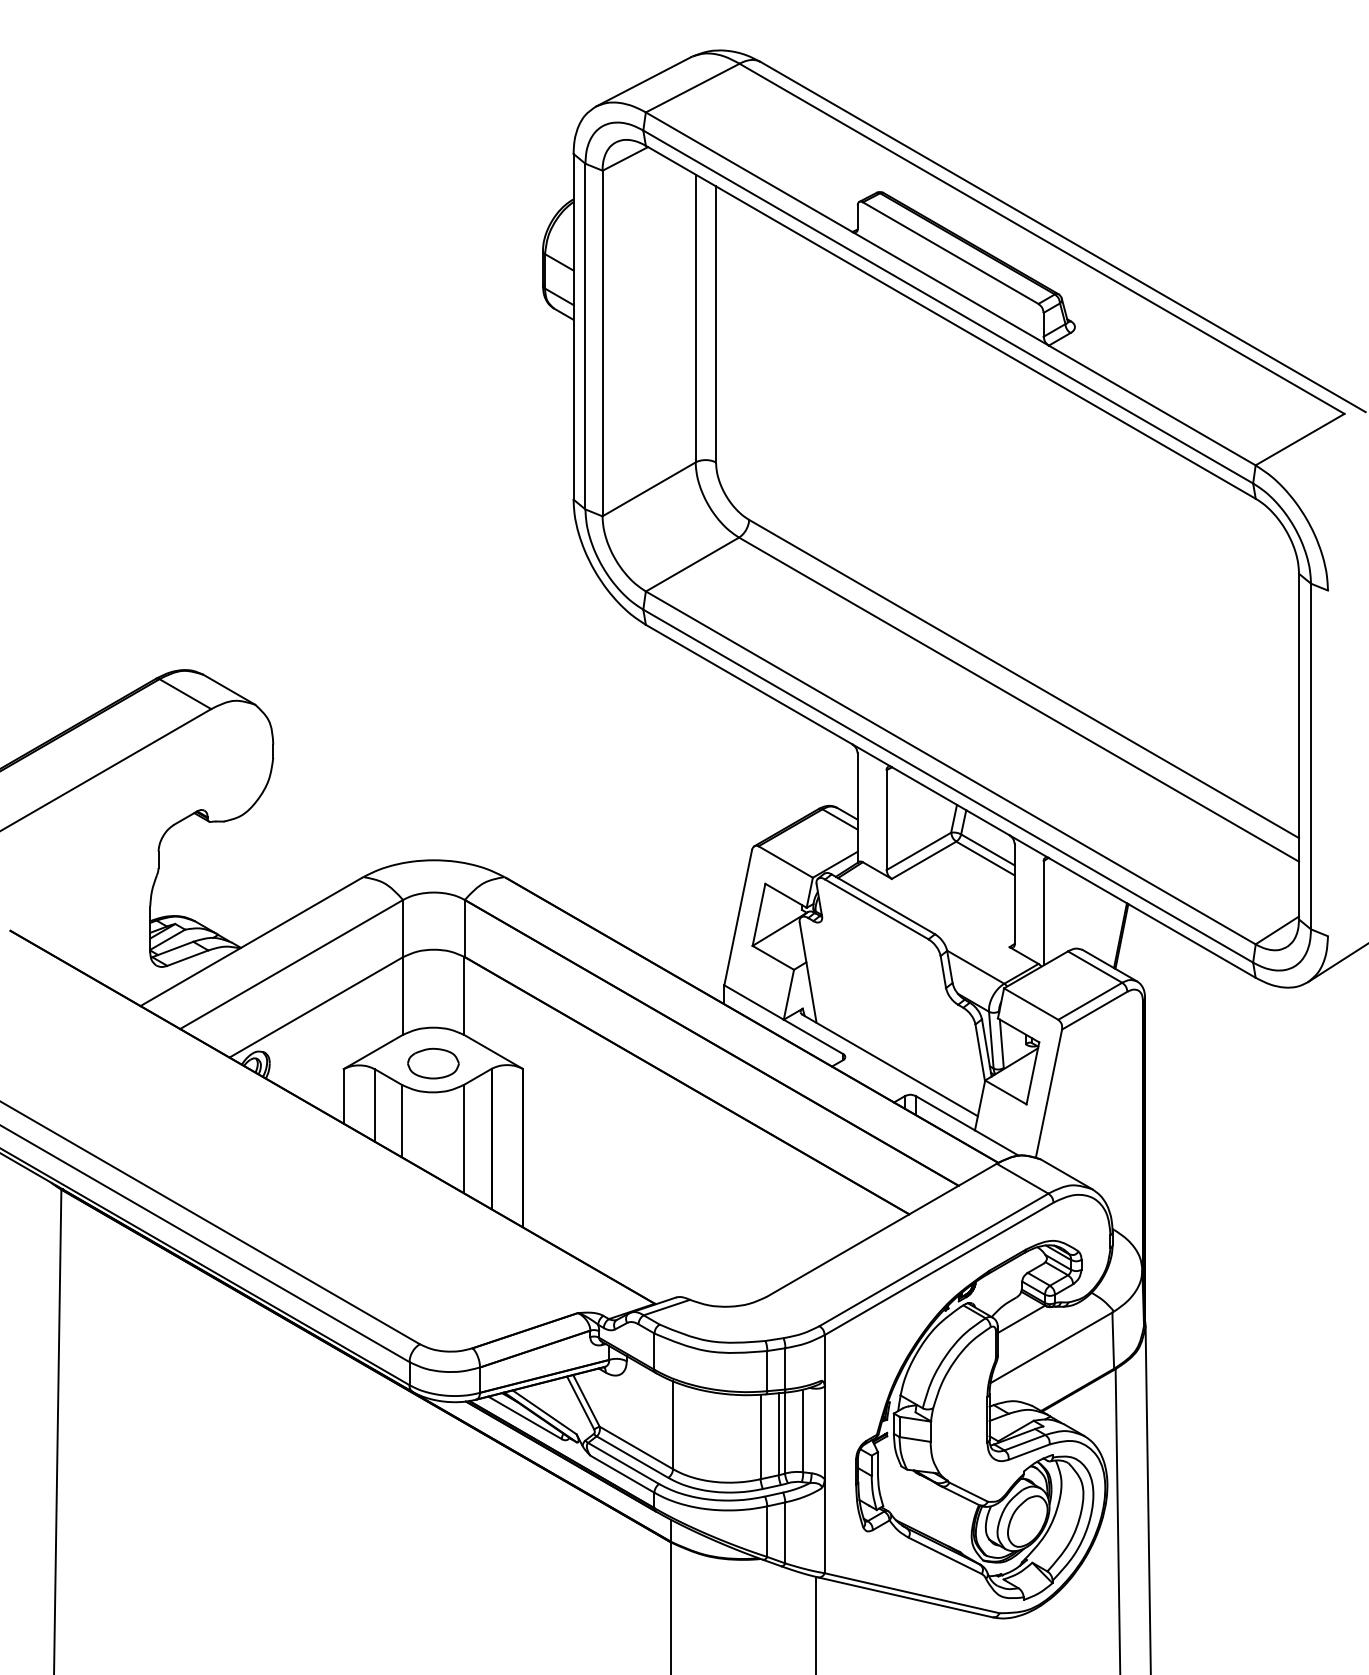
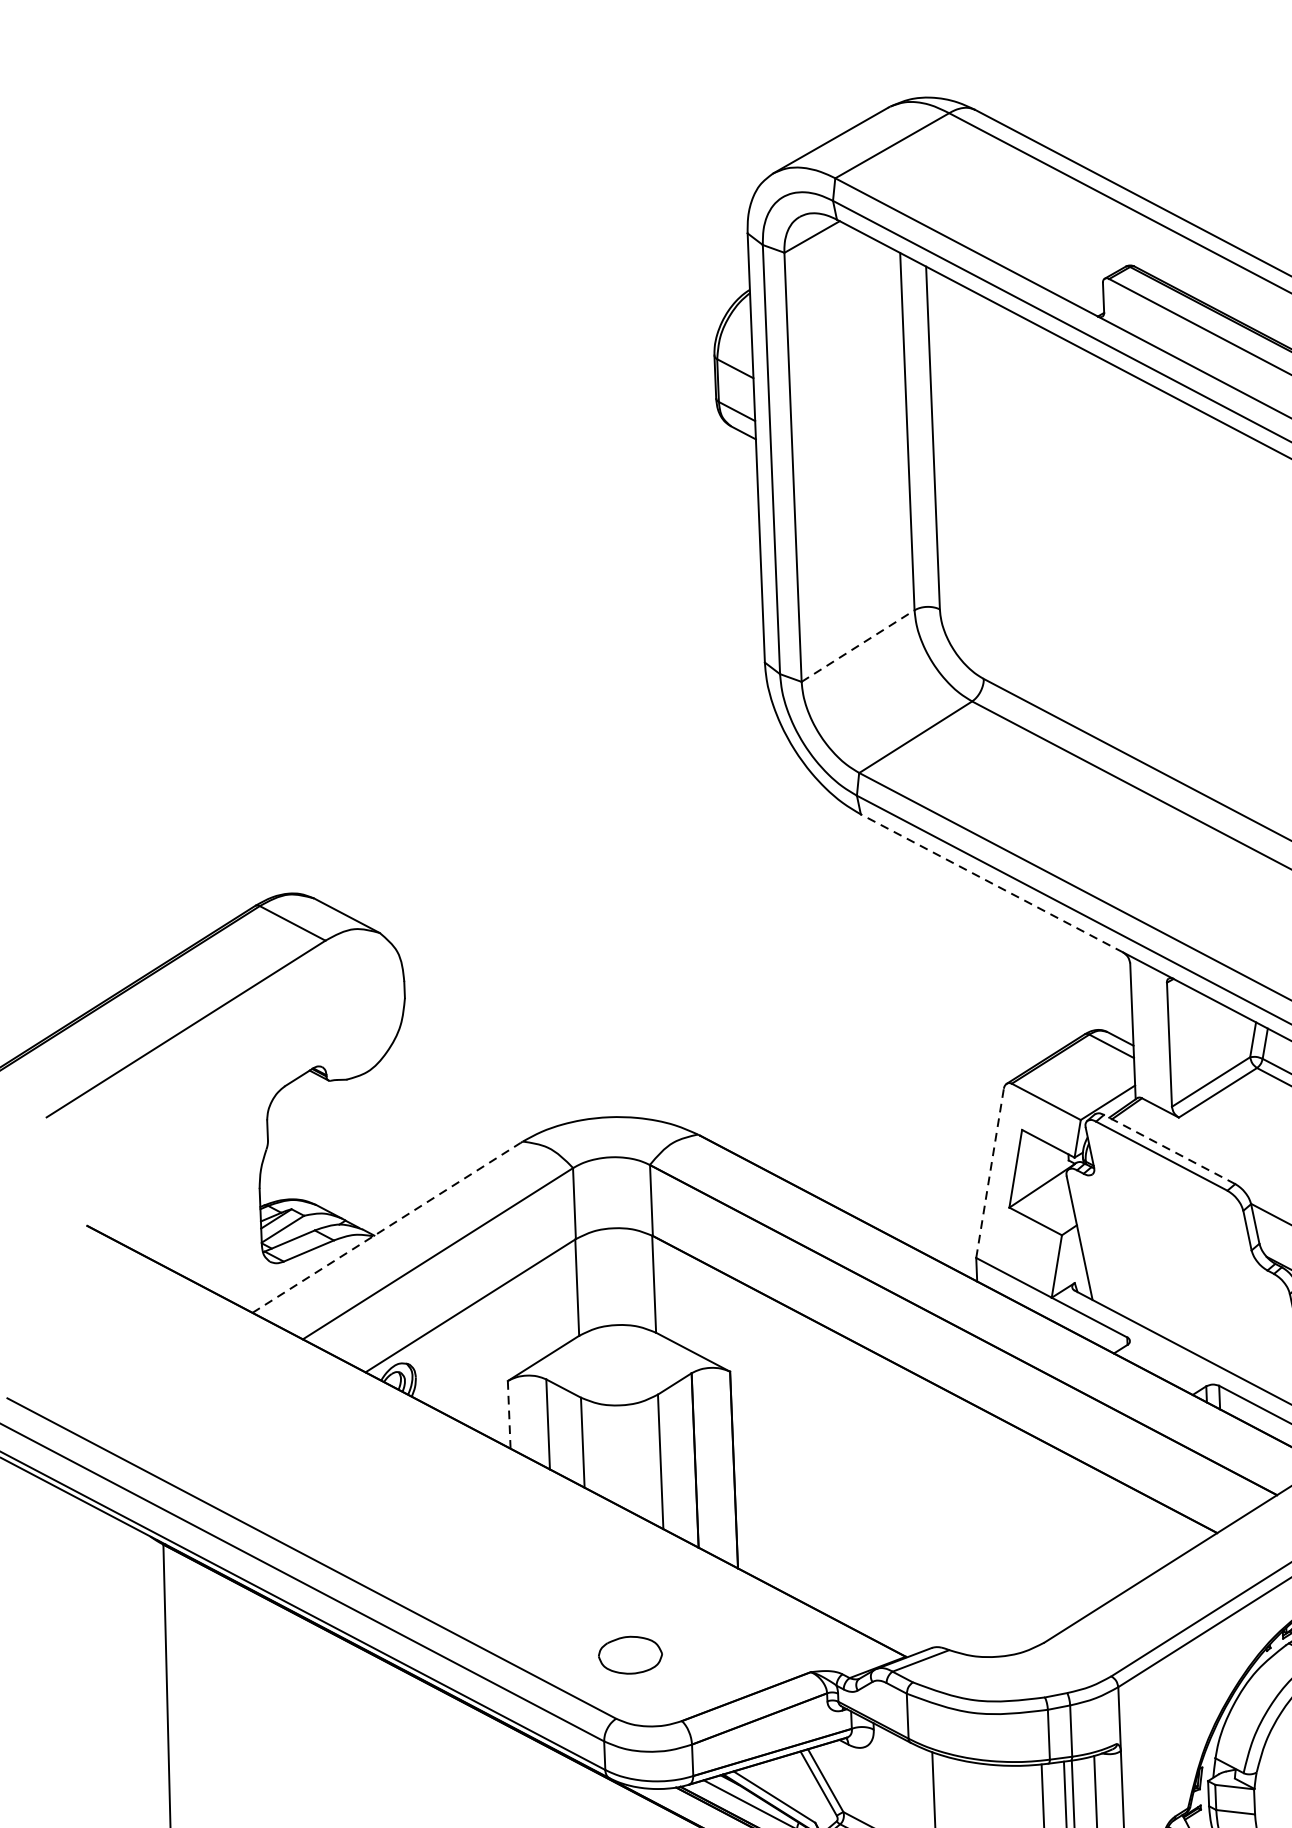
line: (649, 489) -> (858, 646), solid -> dashed
line: (748, 684) -> (991, 883), solid -> dashed
line: (883, 904) -> (1169, 1149), solid -> dashed
line: (738, 917) -> (990, 1173), solid -> dashed
line: (251, 942) -> (387, 1228), solid -> dashed
part: (433, 1063) -> (630, 1655), moved
line: (343, 1095) -> (508, 1413), solid -> dashed

